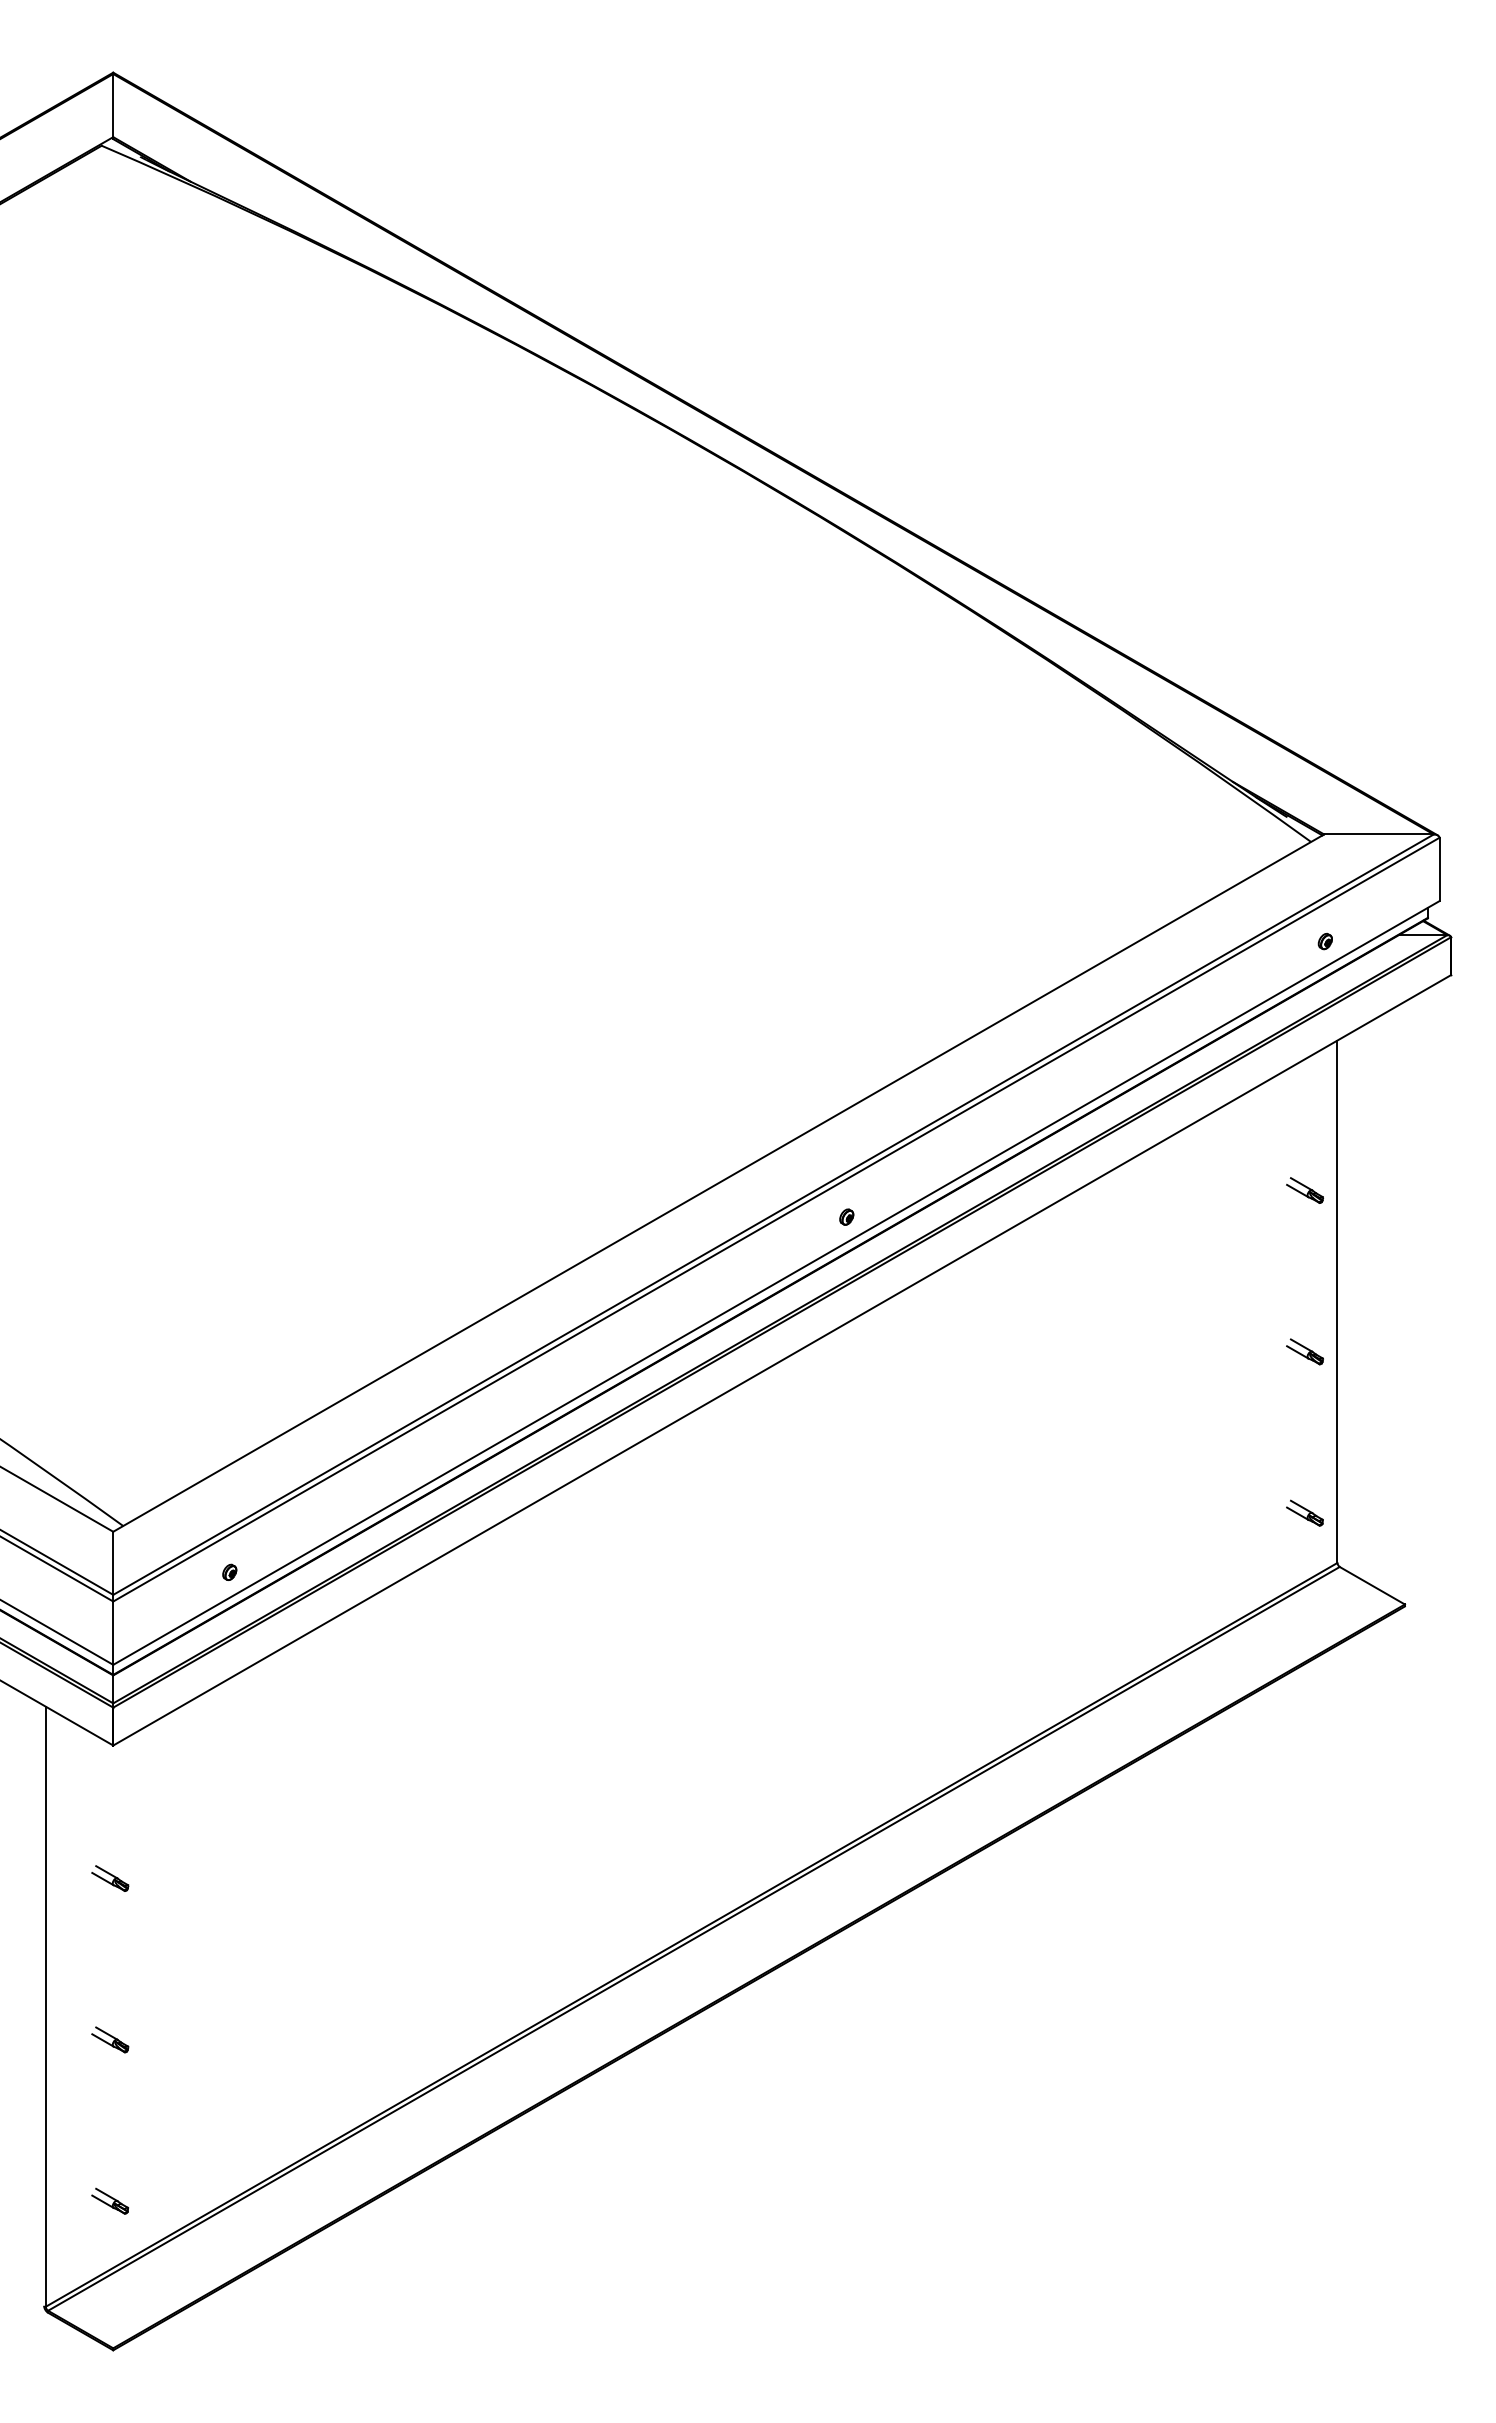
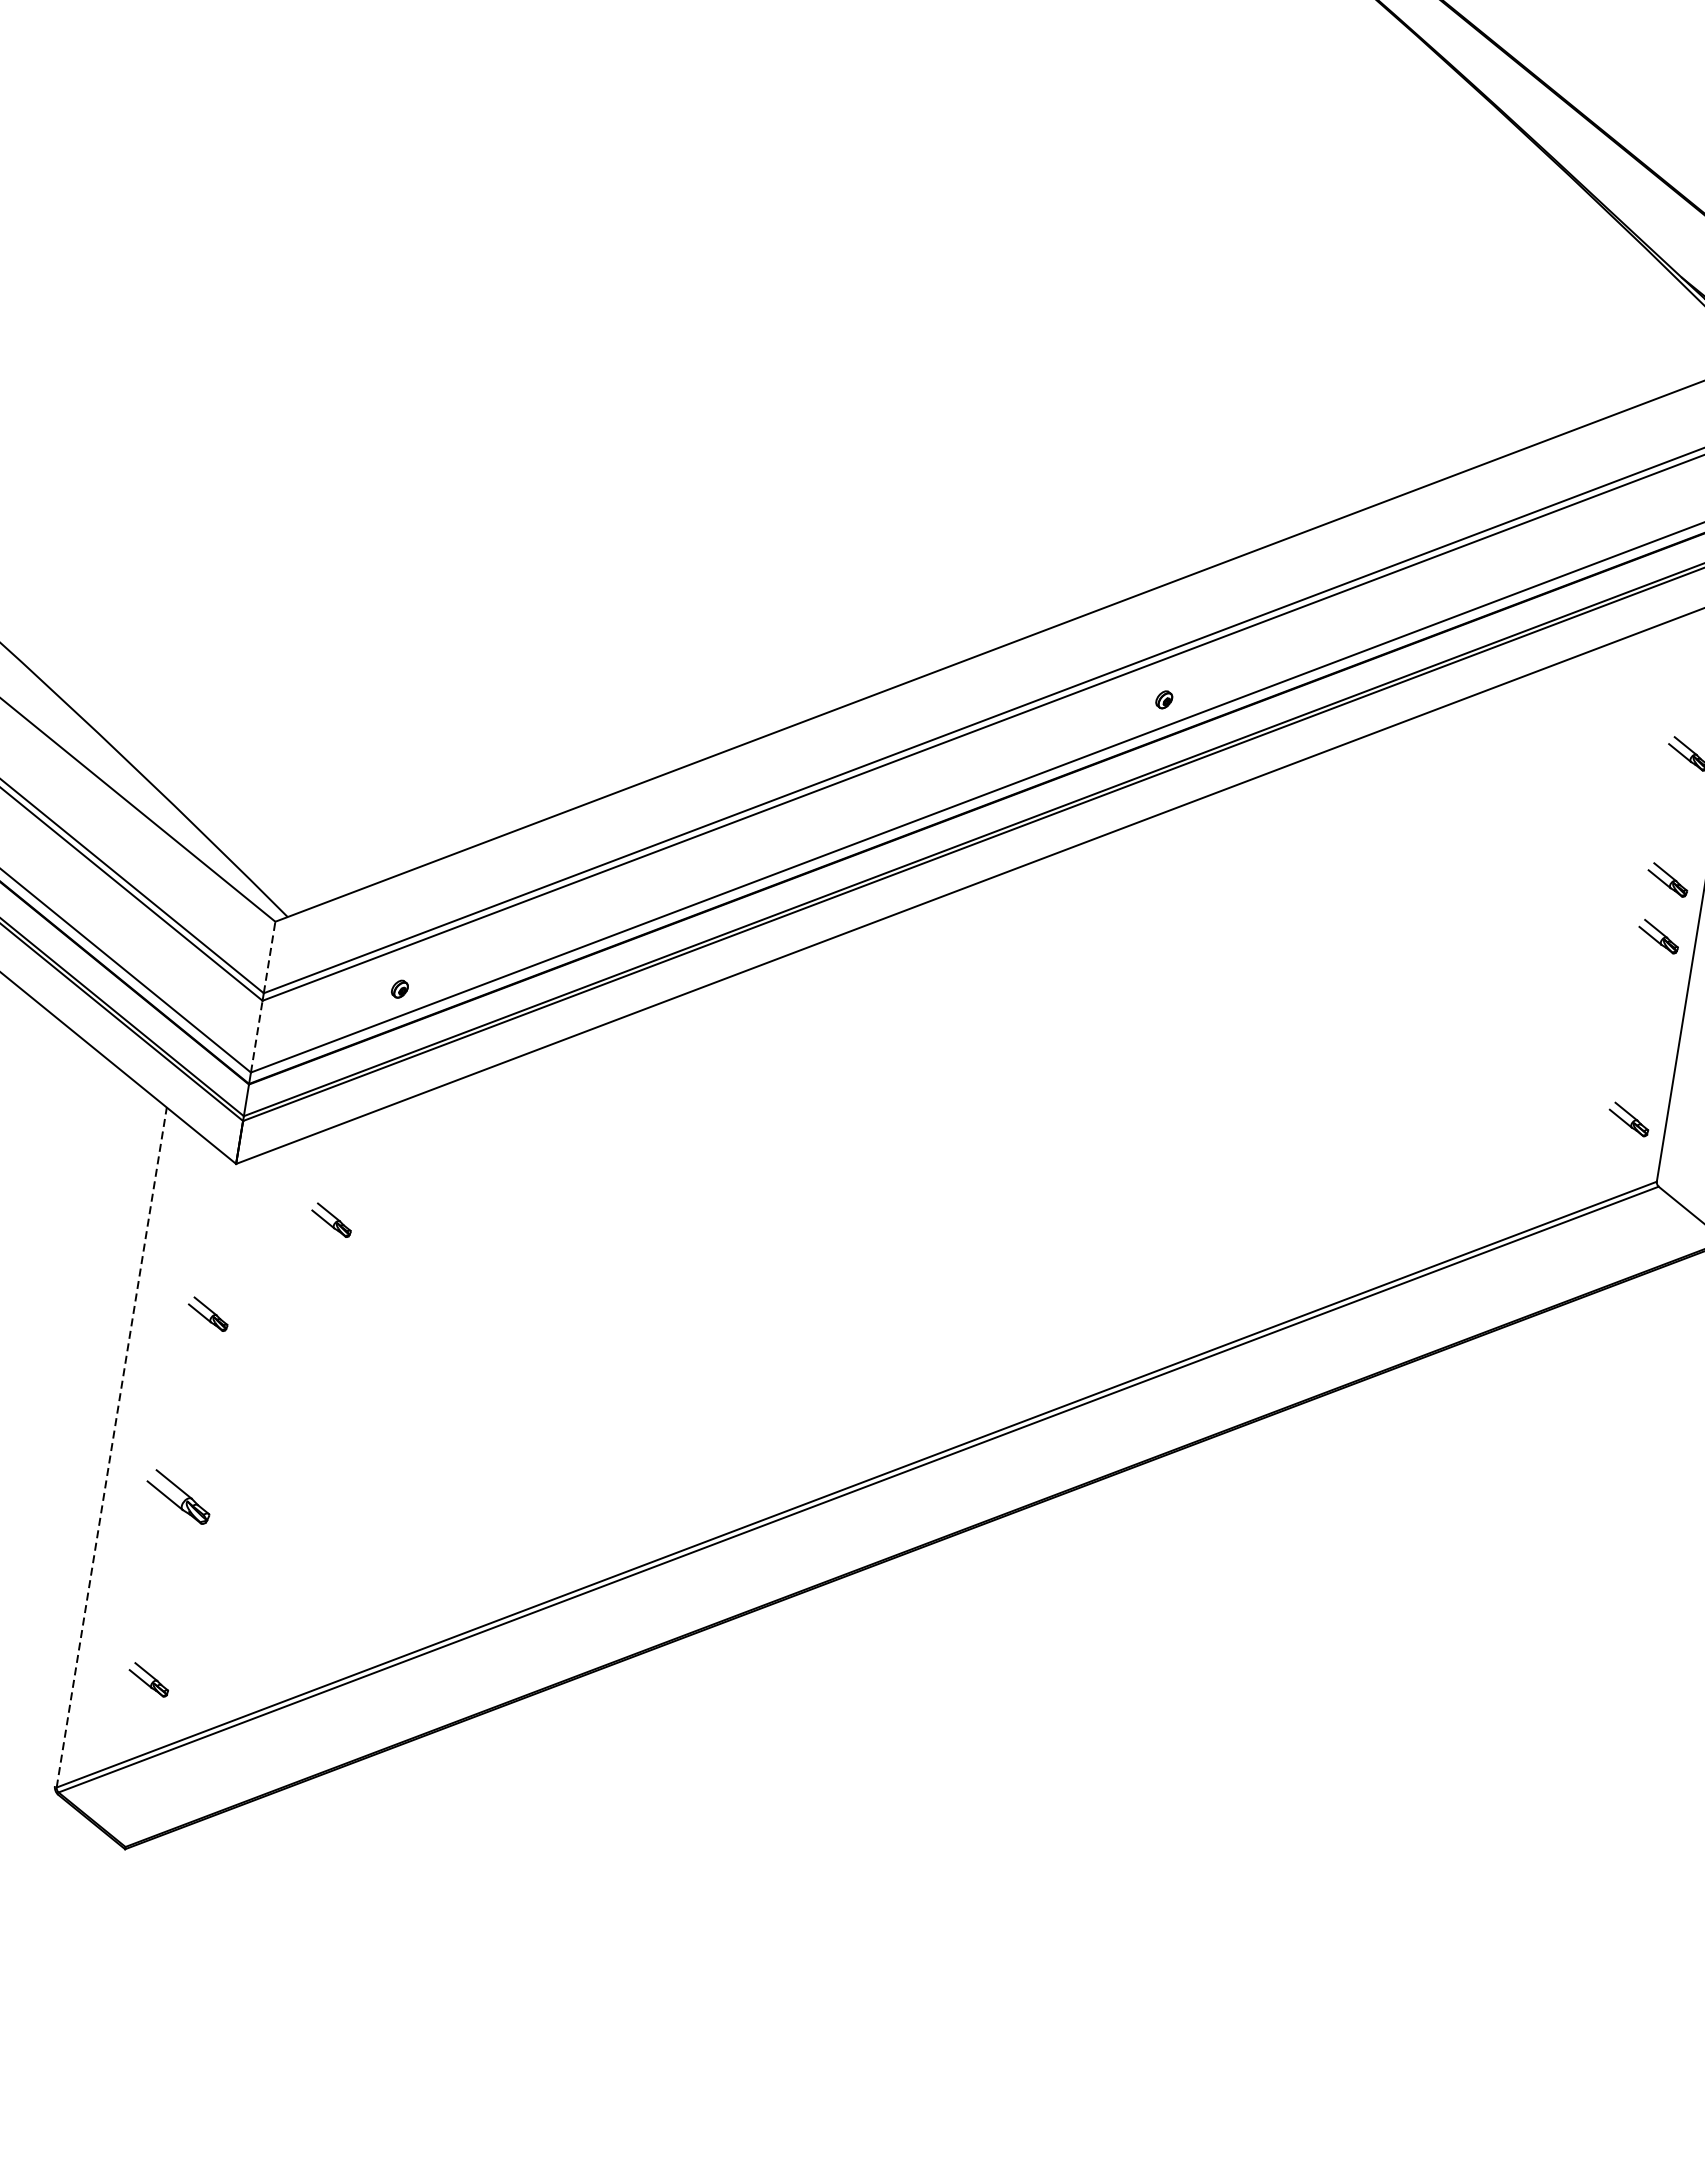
part: (1304, 1301) -> (1667, 879), added
line: (113, 1563) -> (269, 957), solid -> dashed
line: (113, 1633) -> (256, 1037), solid -> dashed
part: (203, 1780) -> (331, 1220), added
line: (45, 2006) -> (111, 1447), solid -> dashed
part: (110, 2039) -> (179, 1496), size x1.6

